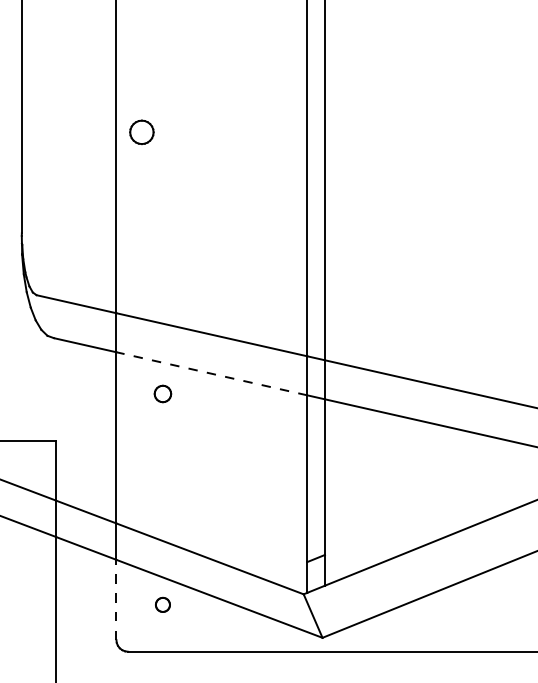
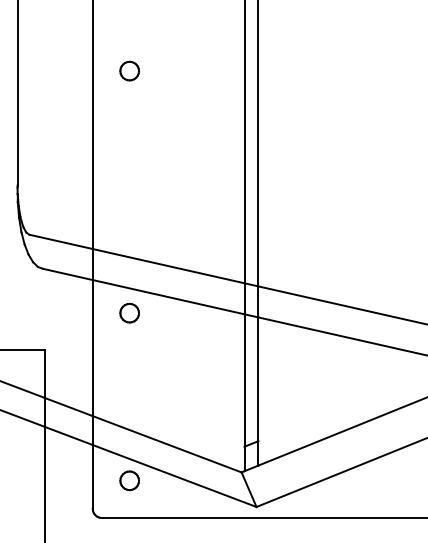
part: (141, 131) -> (129, 70), moved
line: (211, 373) -> (168, 296), dashed -> solid
part: (162, 393) -> (129, 312), size x1.43
line: (116, 599) -> (92, 476), dashed -> solid
part: (162, 604) -> (129, 480), size x1.67

